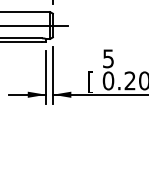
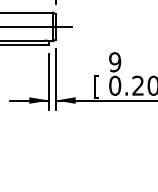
text: (108, 58) -> (115, 61), 5 -> 9

